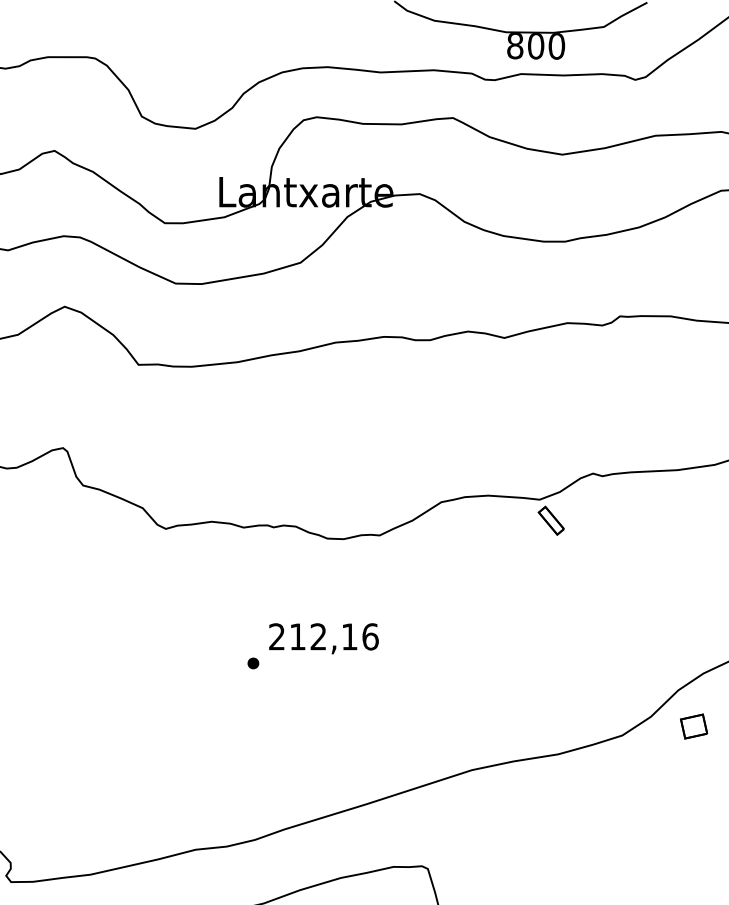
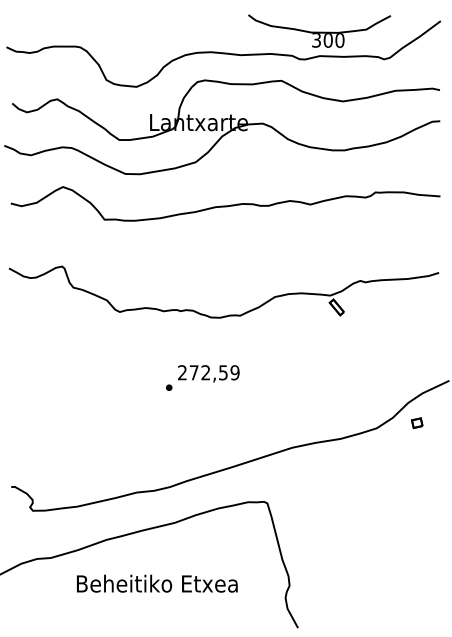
text: (515, 46) -> (316, 40), 800 -> 300
text: (333, 636) -> (214, 372), 212,16 -> 272,59
part: (694, 725) -> (417, 422), size x0.71

